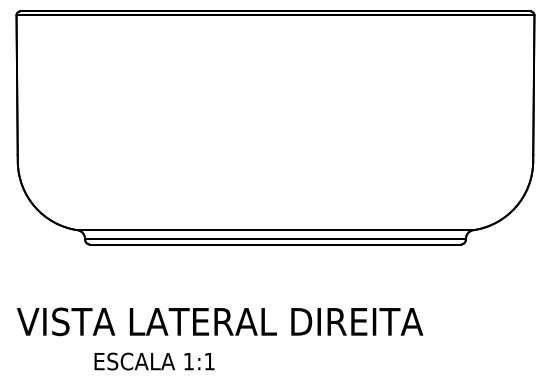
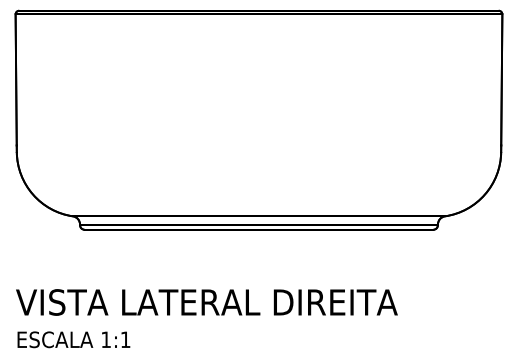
text: (154, 361) -> (73, 339), moved

